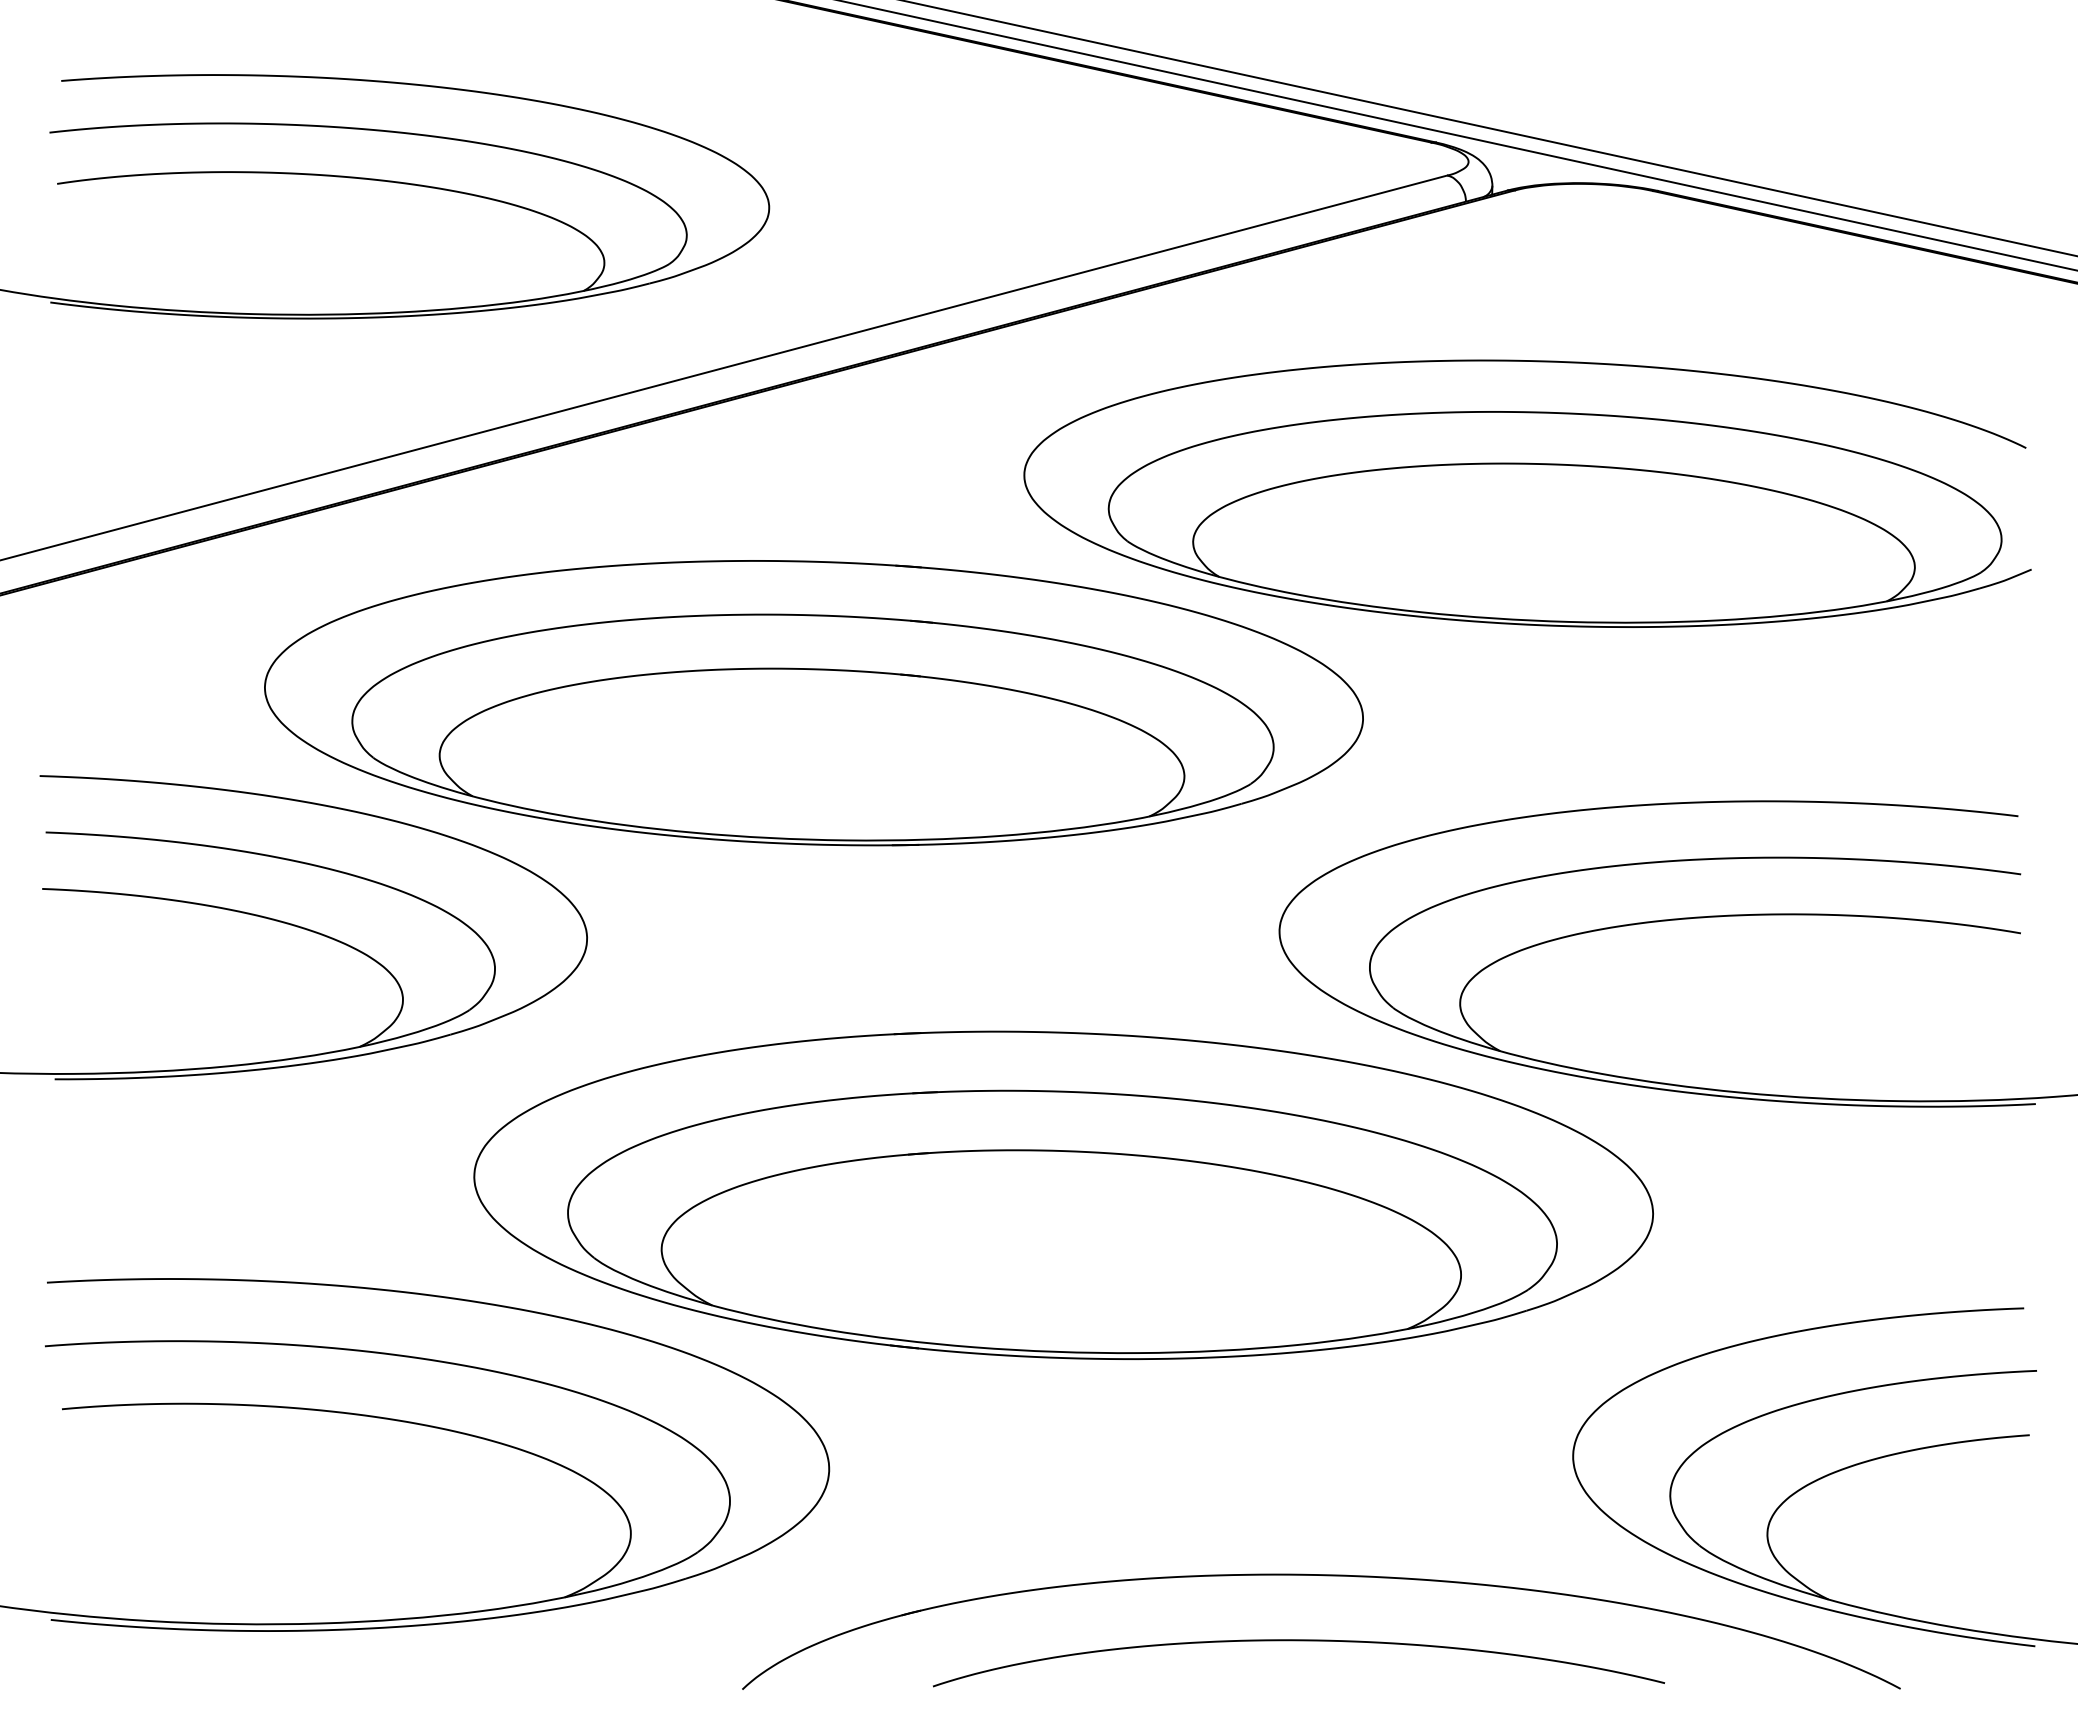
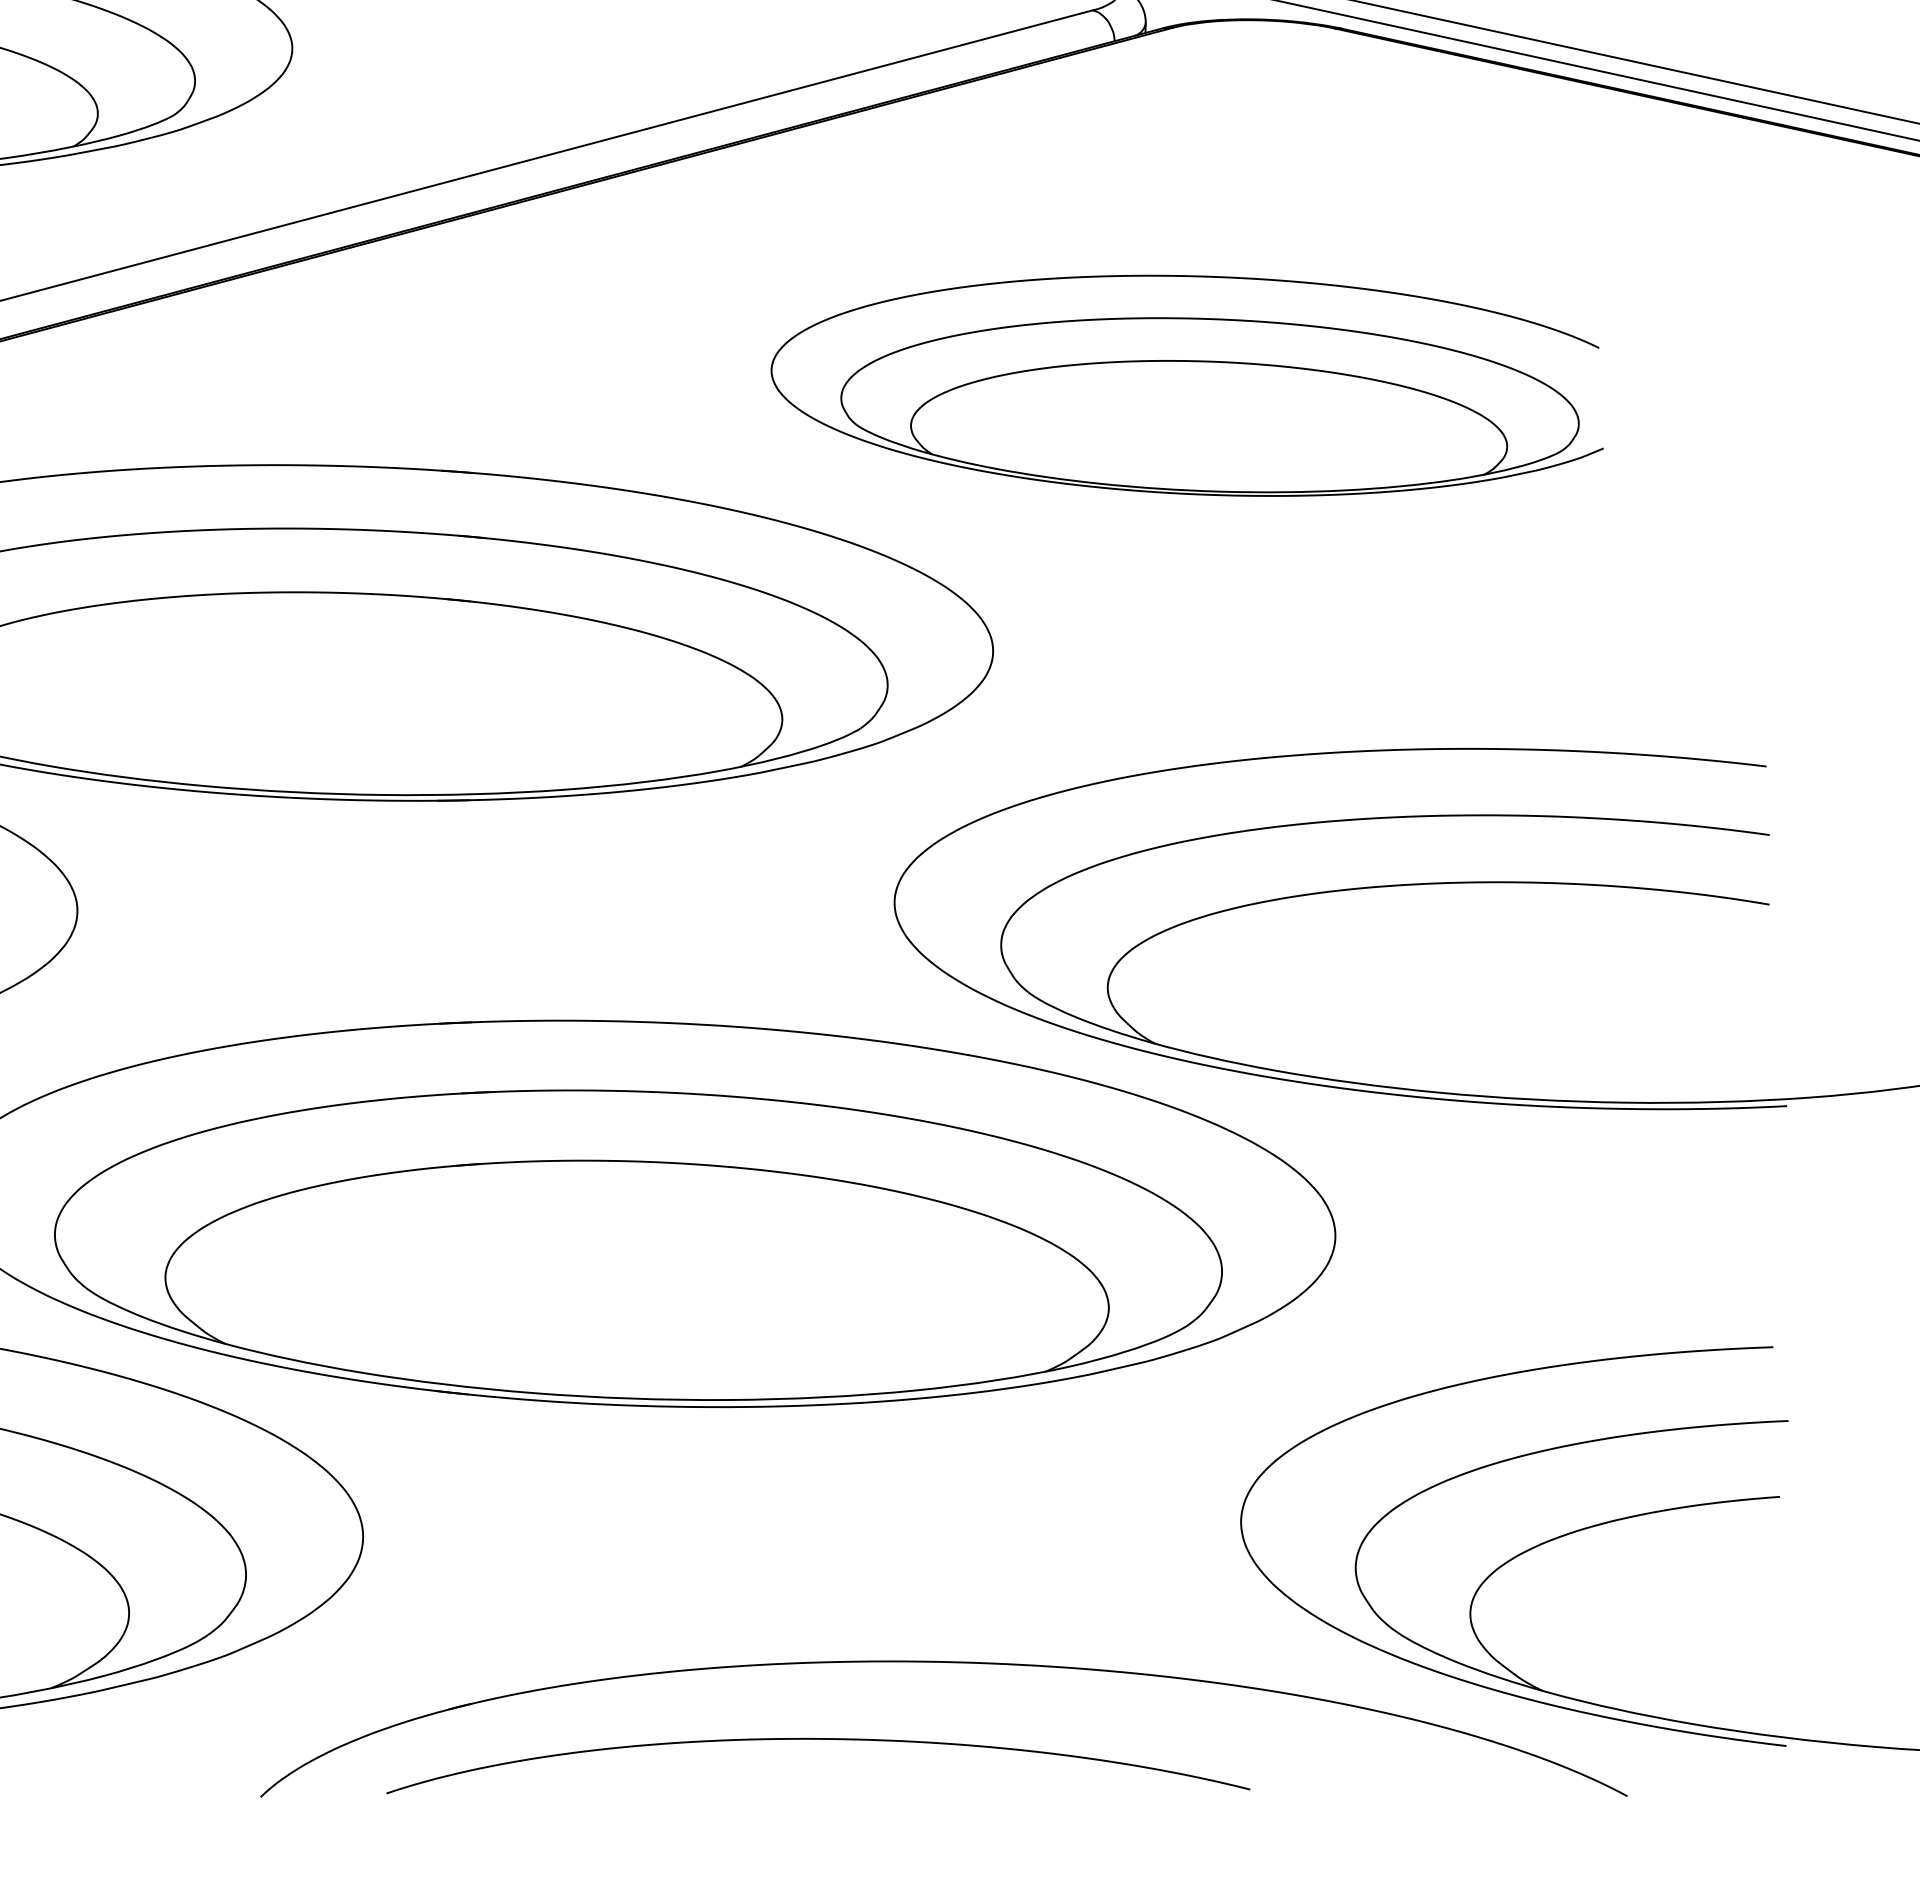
part: (1527, 493) -> (1187, 385), size x0.7
curve: (1298, 1641) -> (817, 1740), moved

